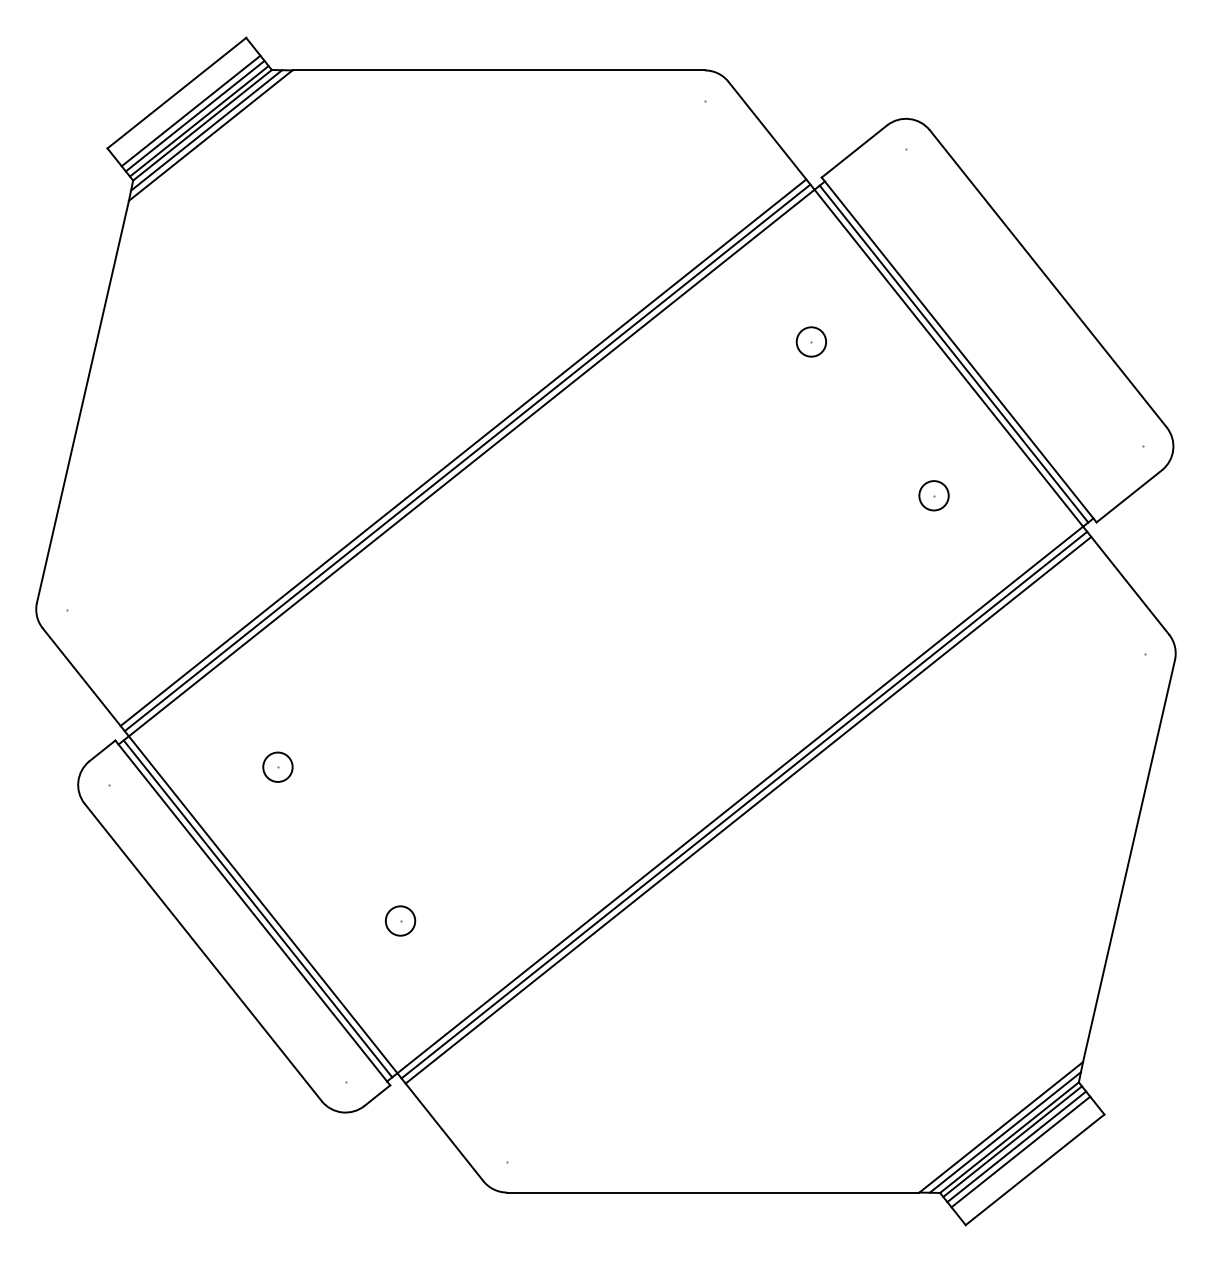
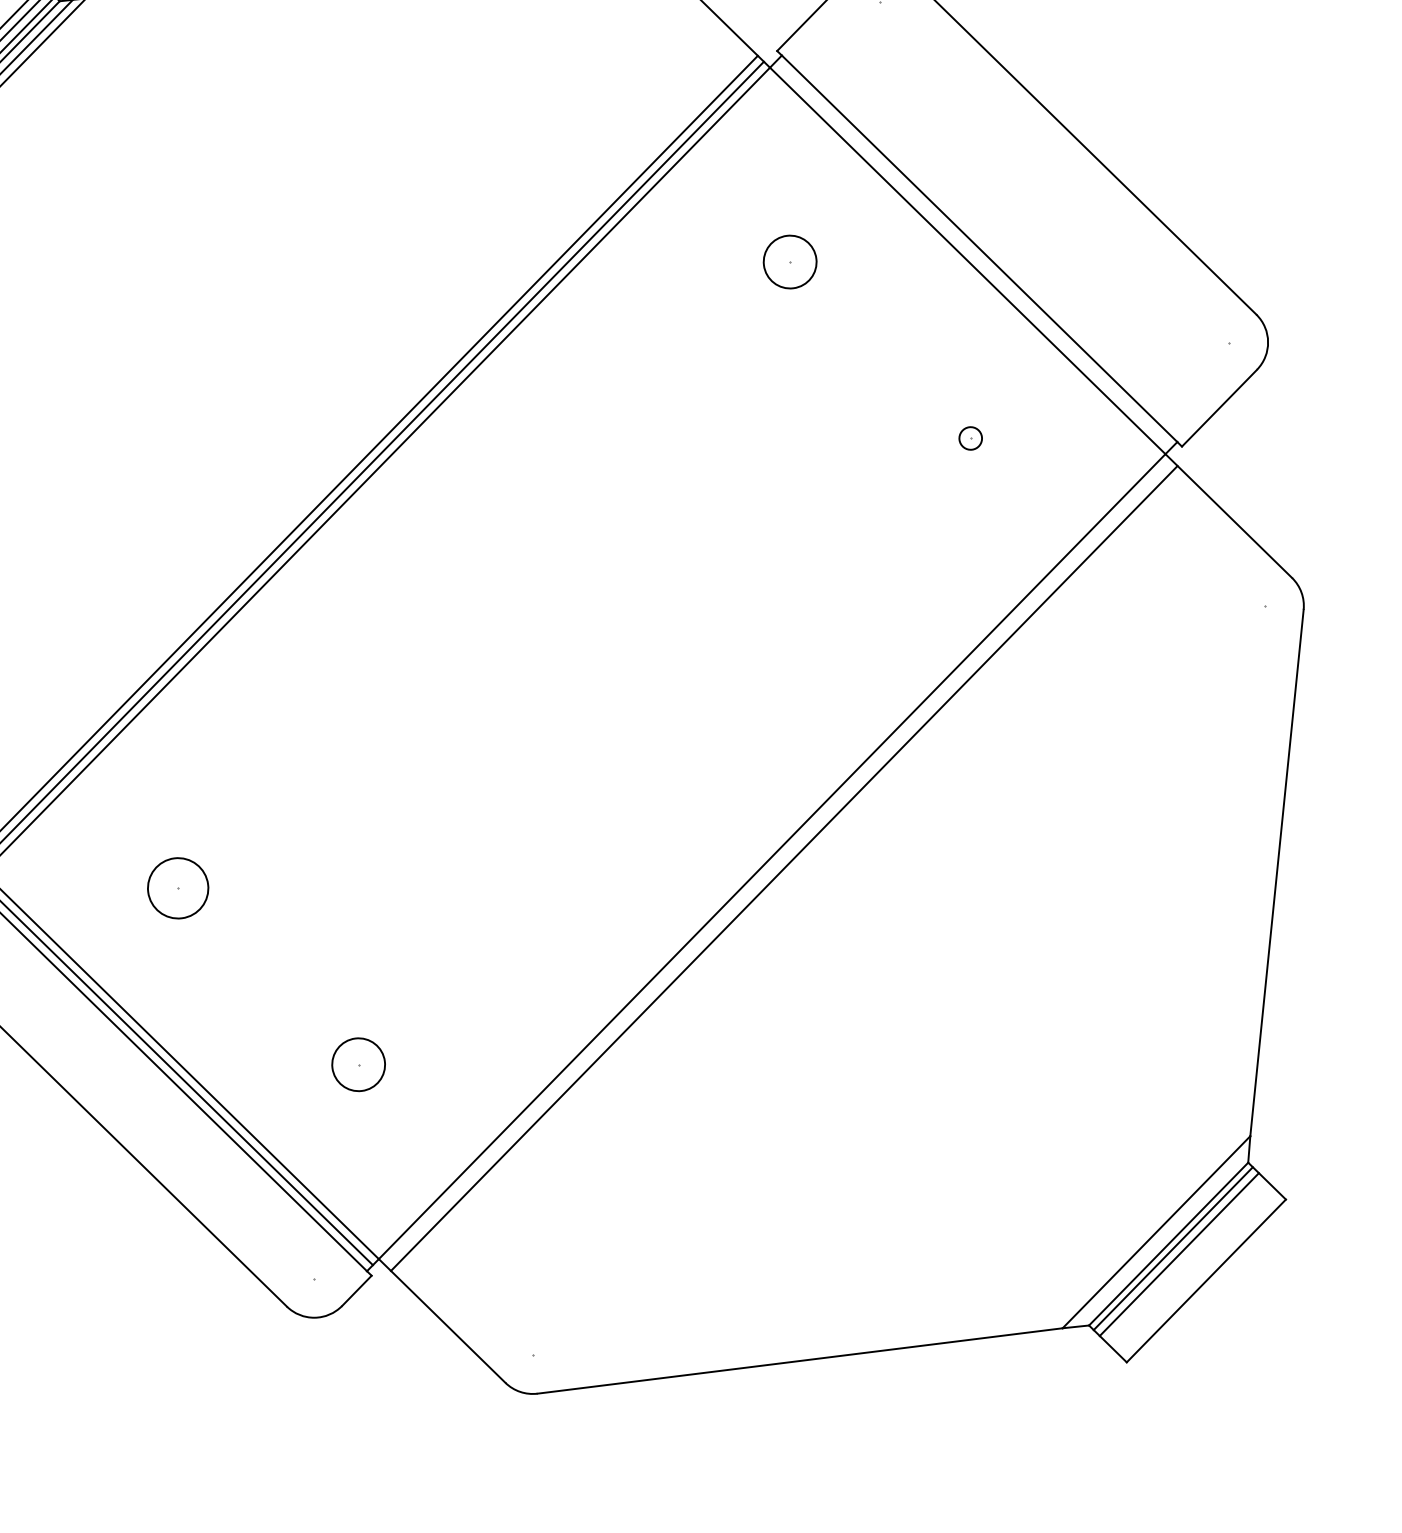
circle: (811, 341) -> (790, 261), size x1.4
line: (953, 353) -> (972, 254), removed
circle: (933, 495) -> (969, 438), size x0.6
circle: (277, 766) -> (177, 887), size x1.6
line: (744, 804) -> (778, 861), removed
circle: (400, 920) -> (358, 1064), size x1.4
line: (1004, 1132) -> (1161, 1238), removed
line: (1020, 1151) -> (1184, 1259), removed

